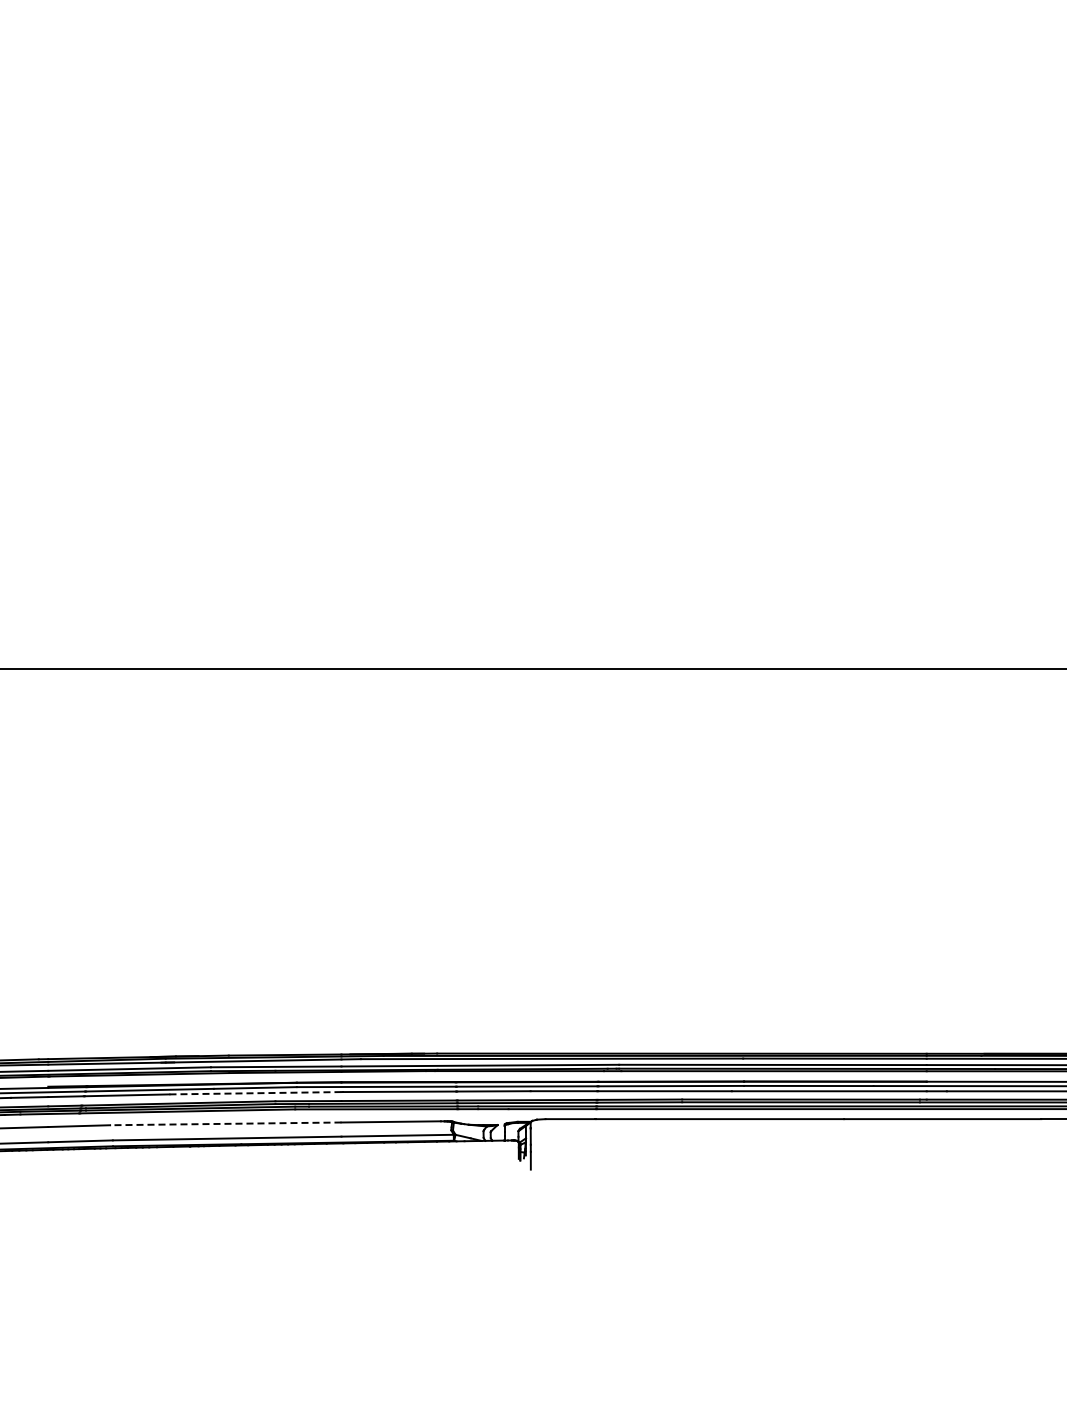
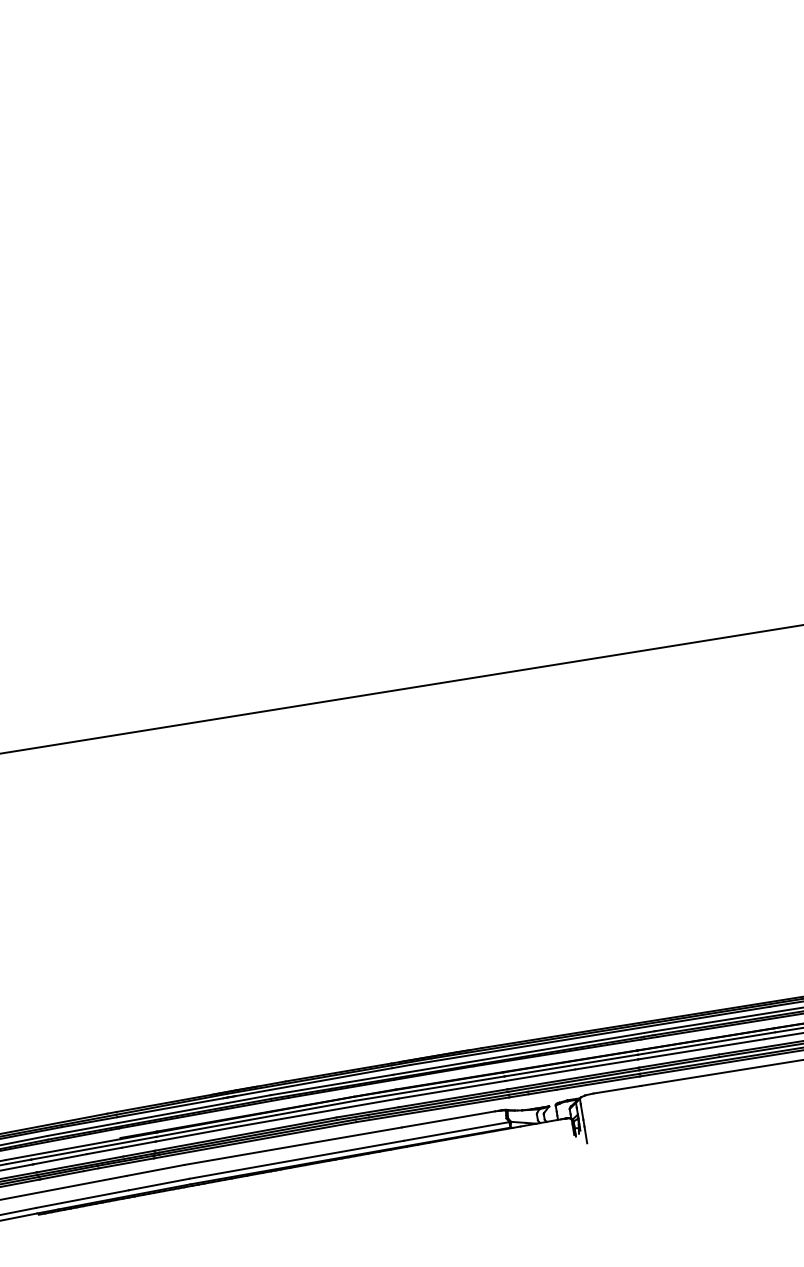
line: (254, 1093) -> (315, 1113), dashed -> solid
line: (225, 1123) -> (292, 1145), dashed -> solid

